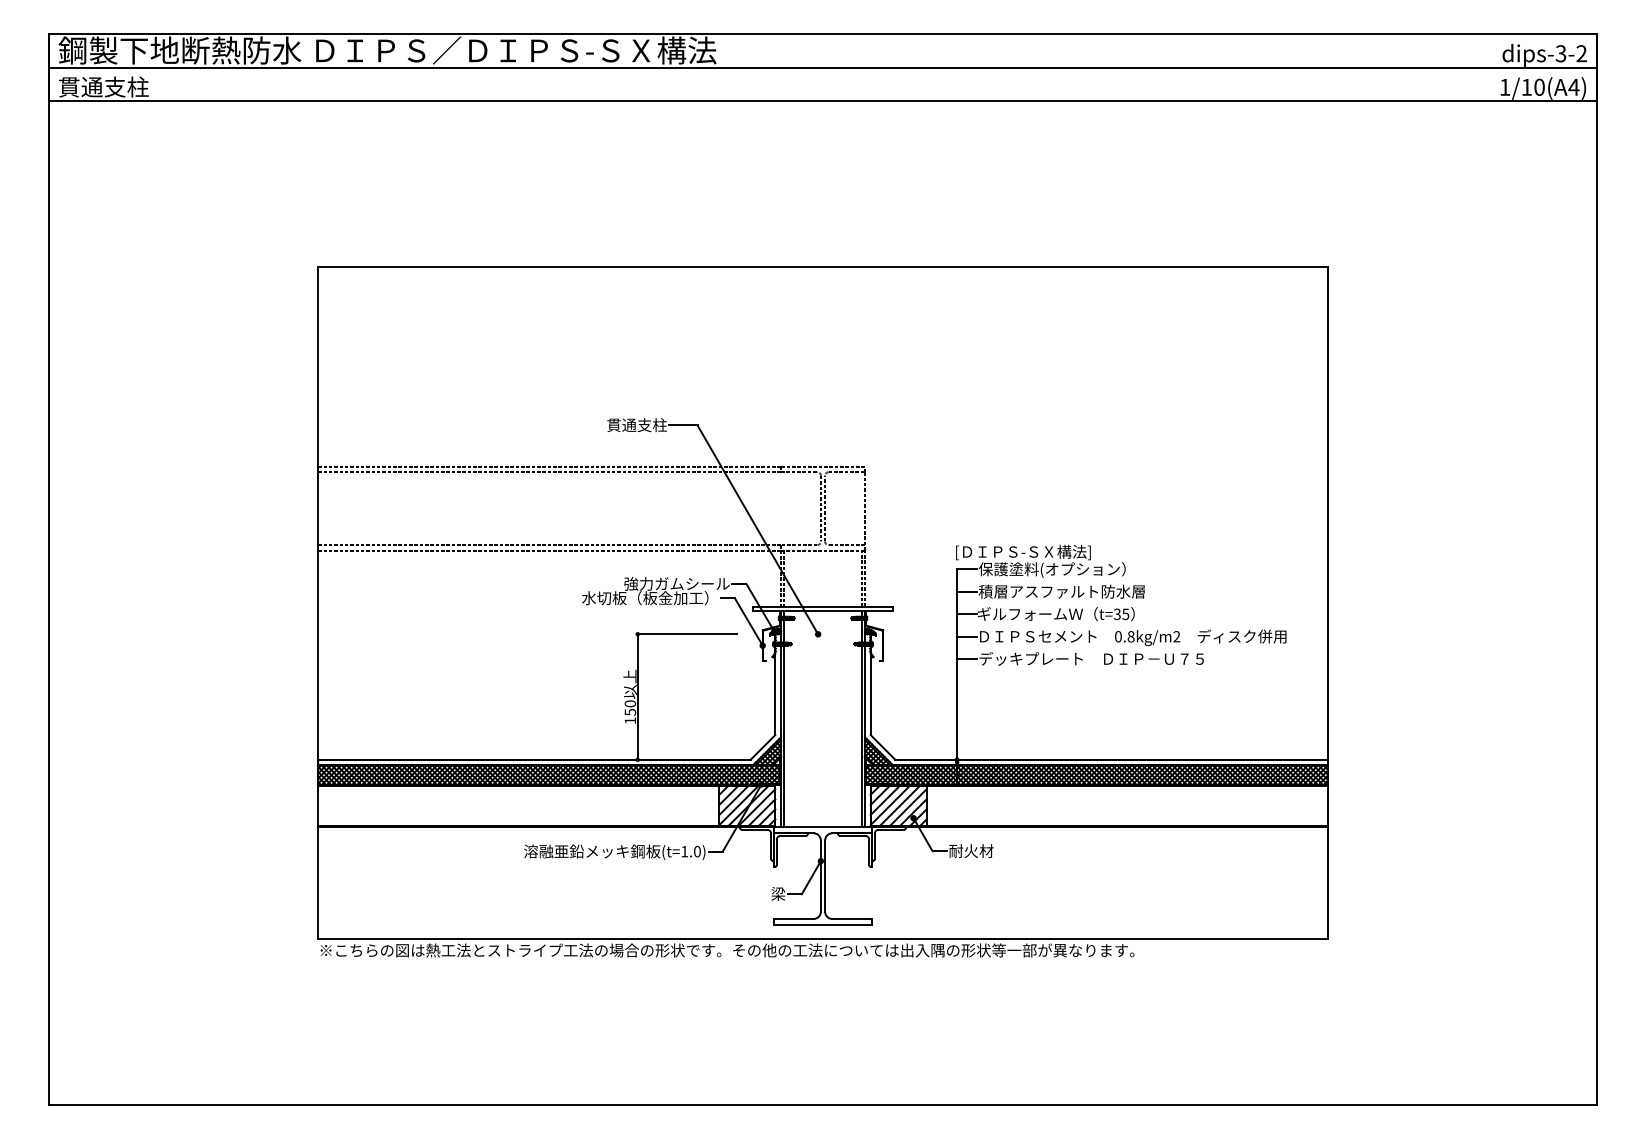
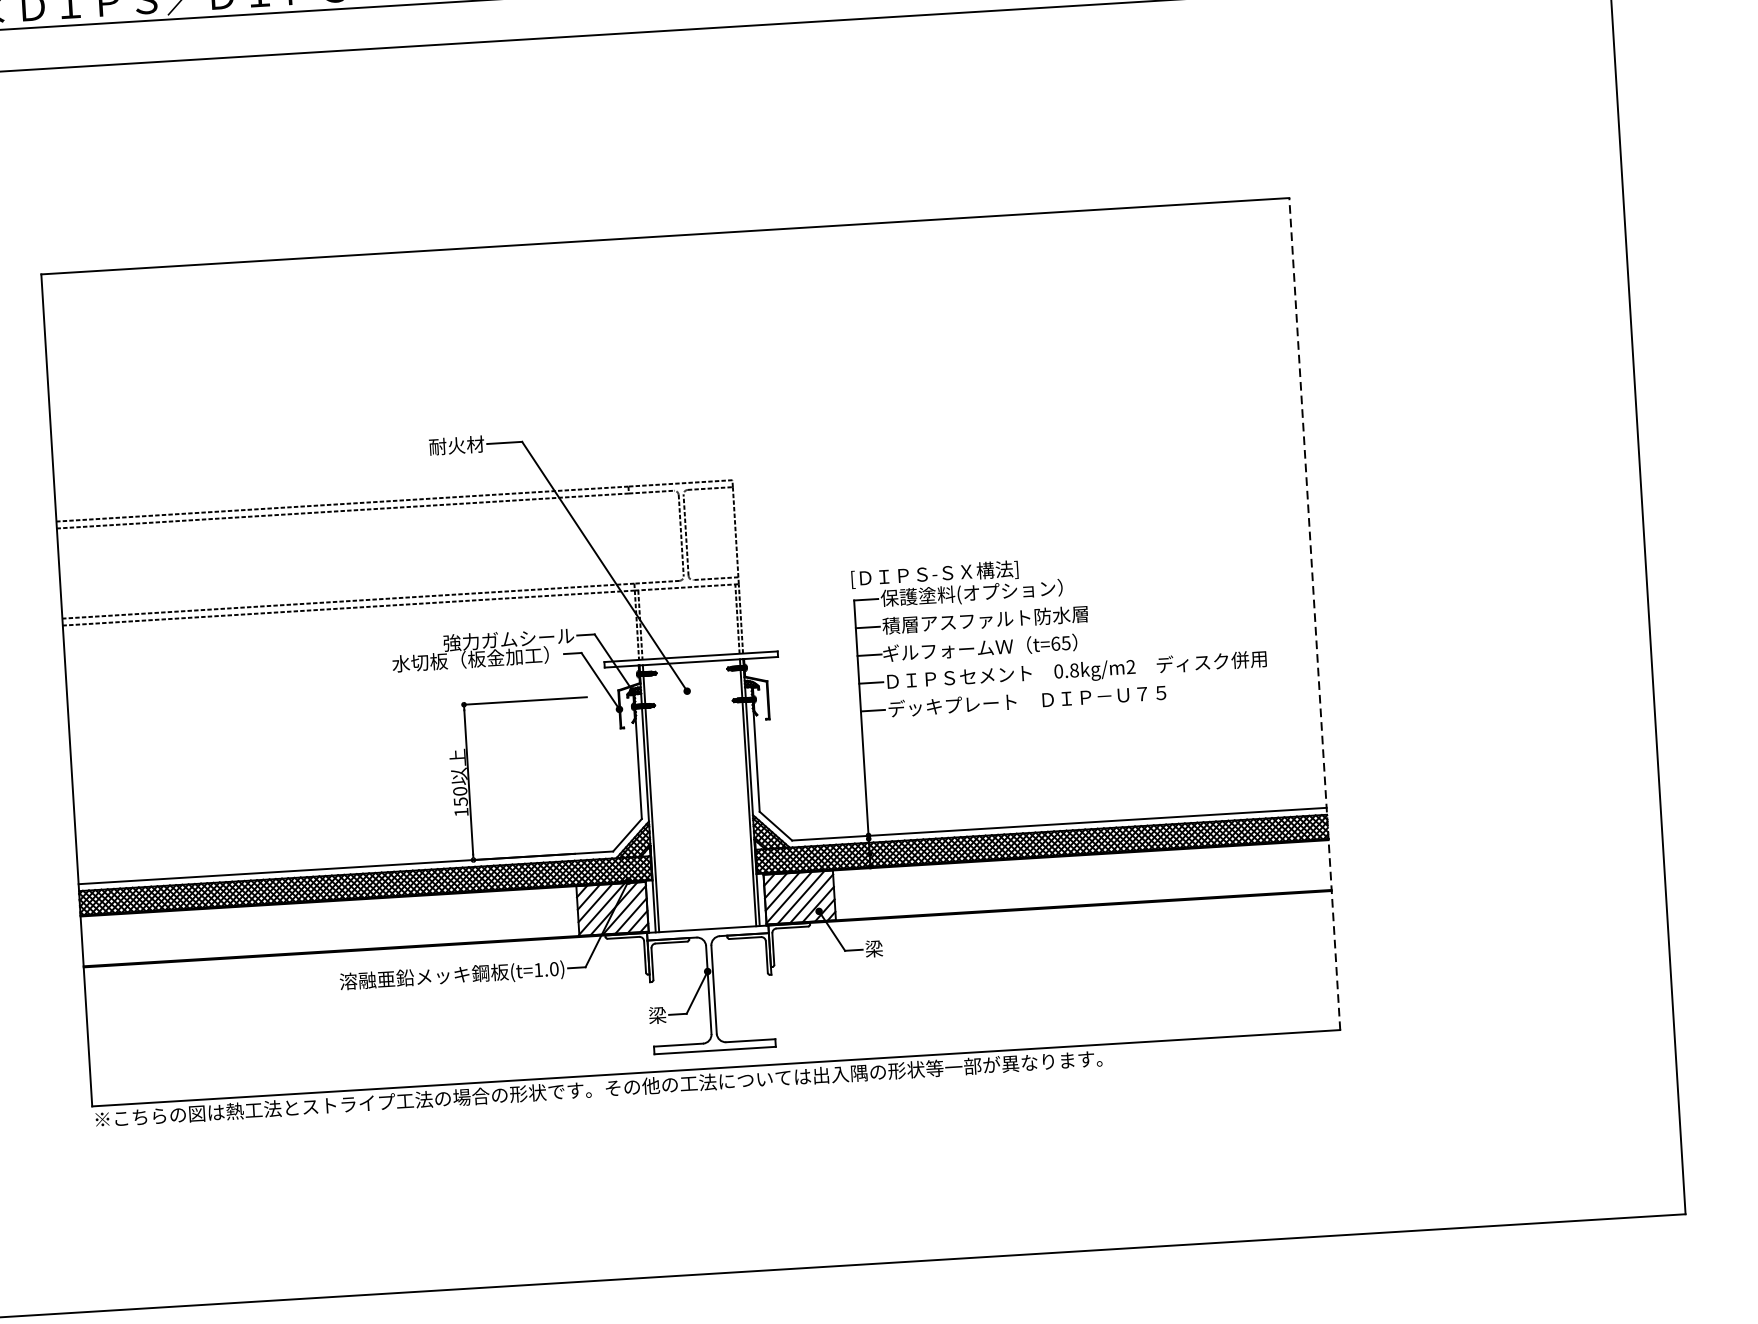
text: (636, 425) -> (446, 446), 貫通支柱 -> 耐火材
line: (1327, 602) -> (1314, 613), solid -> dashed
text: (1116, 613) -> (1054, 642), t=35 -> t=65
text: (971, 850) -> (893, 946), 耐火材 -> 梁

